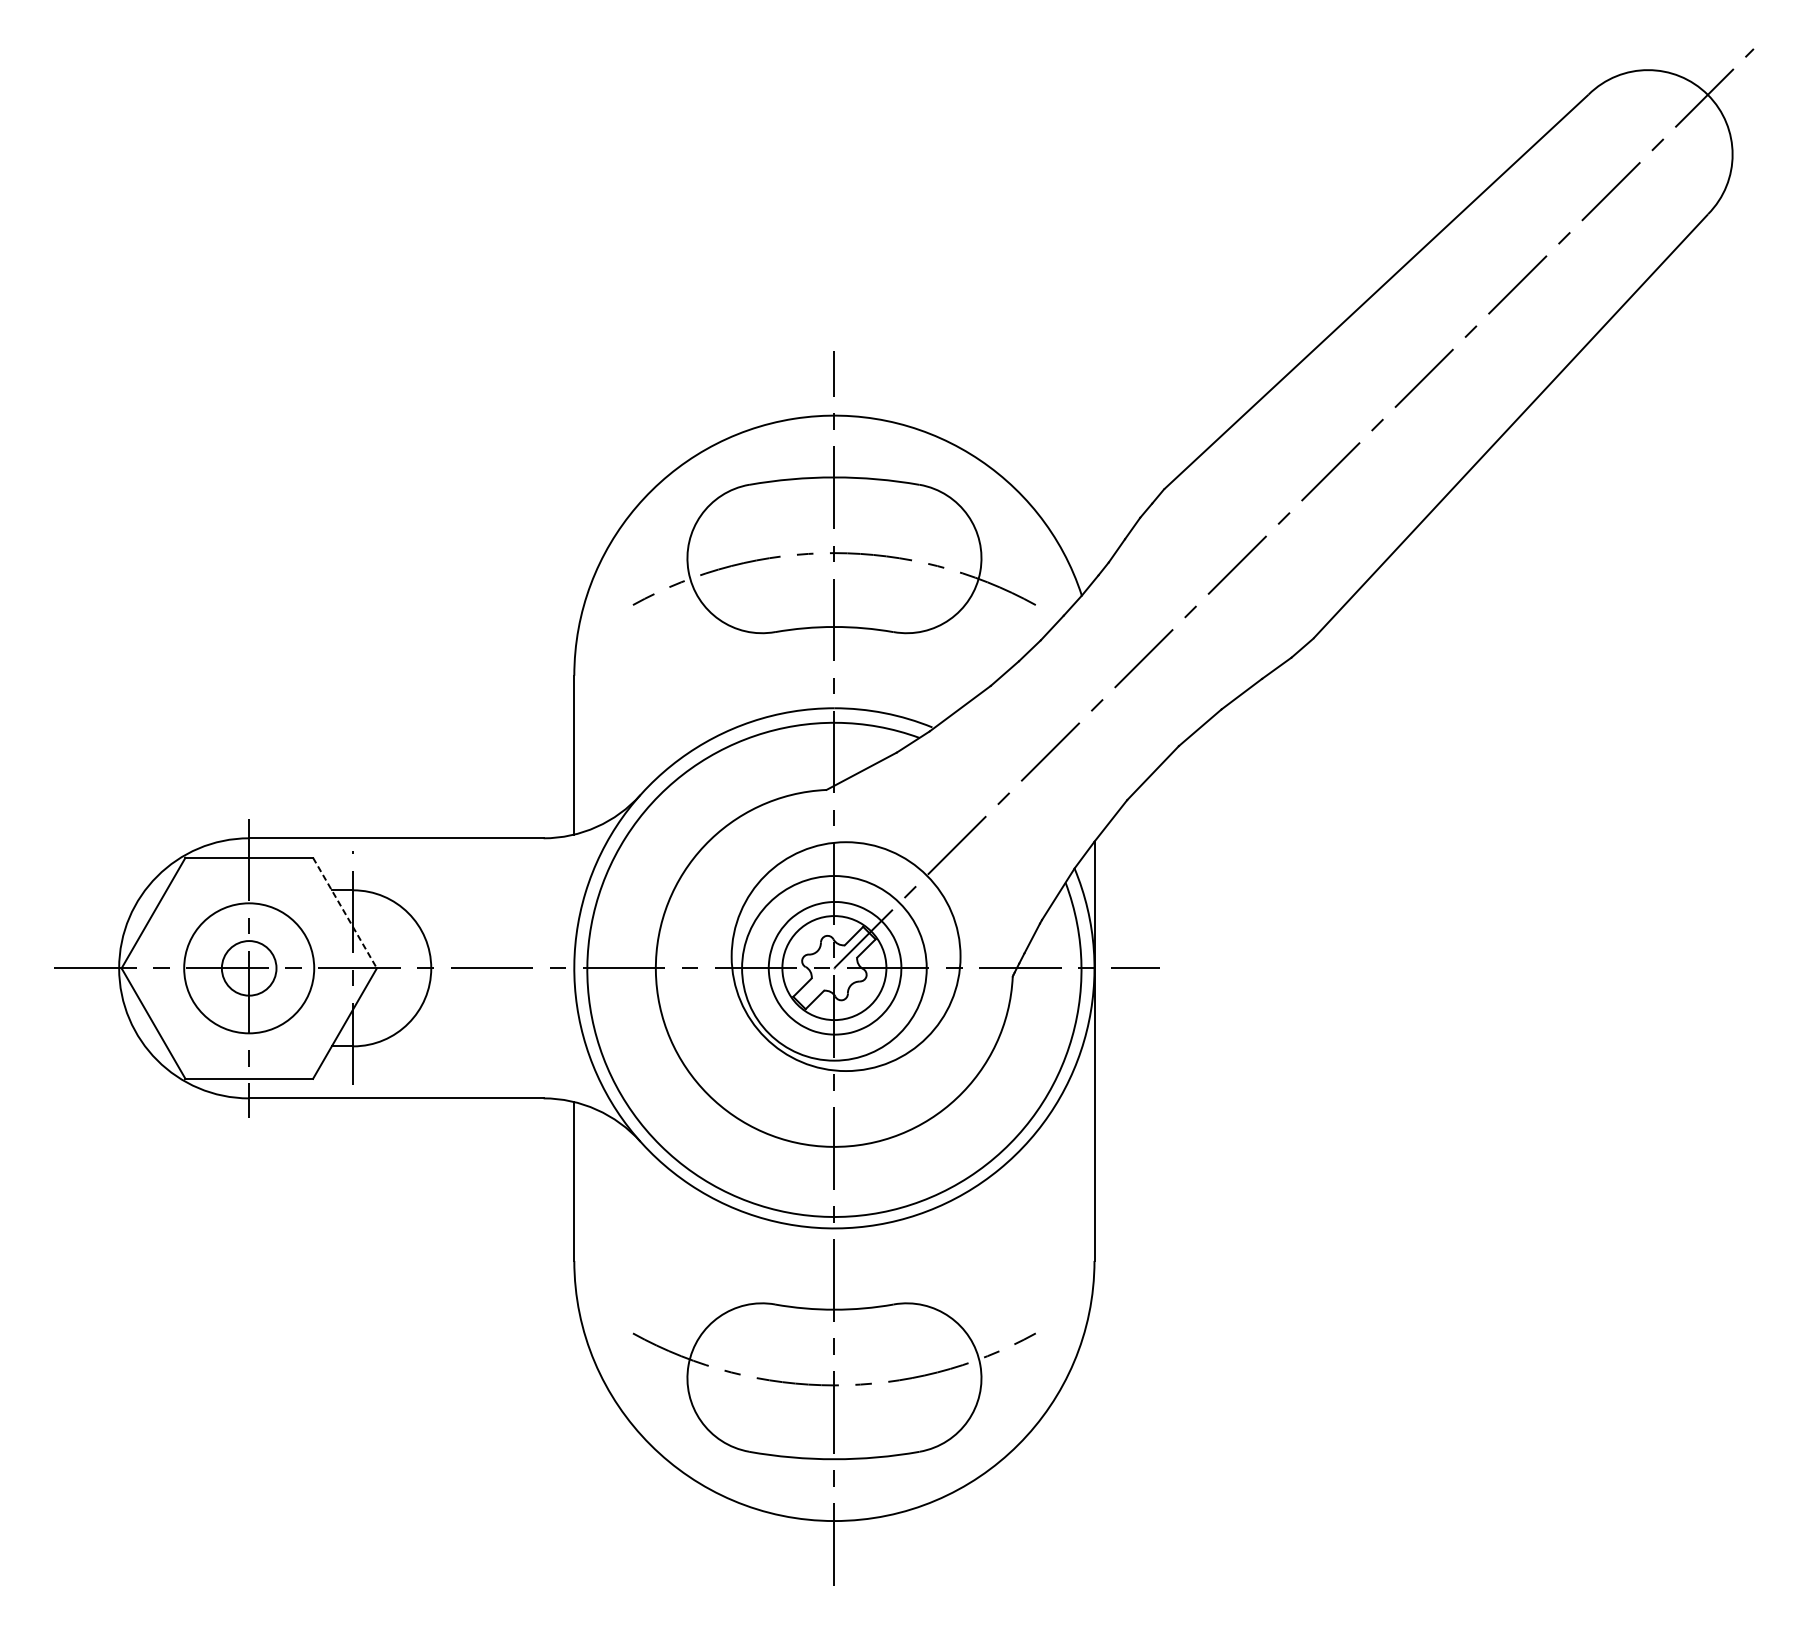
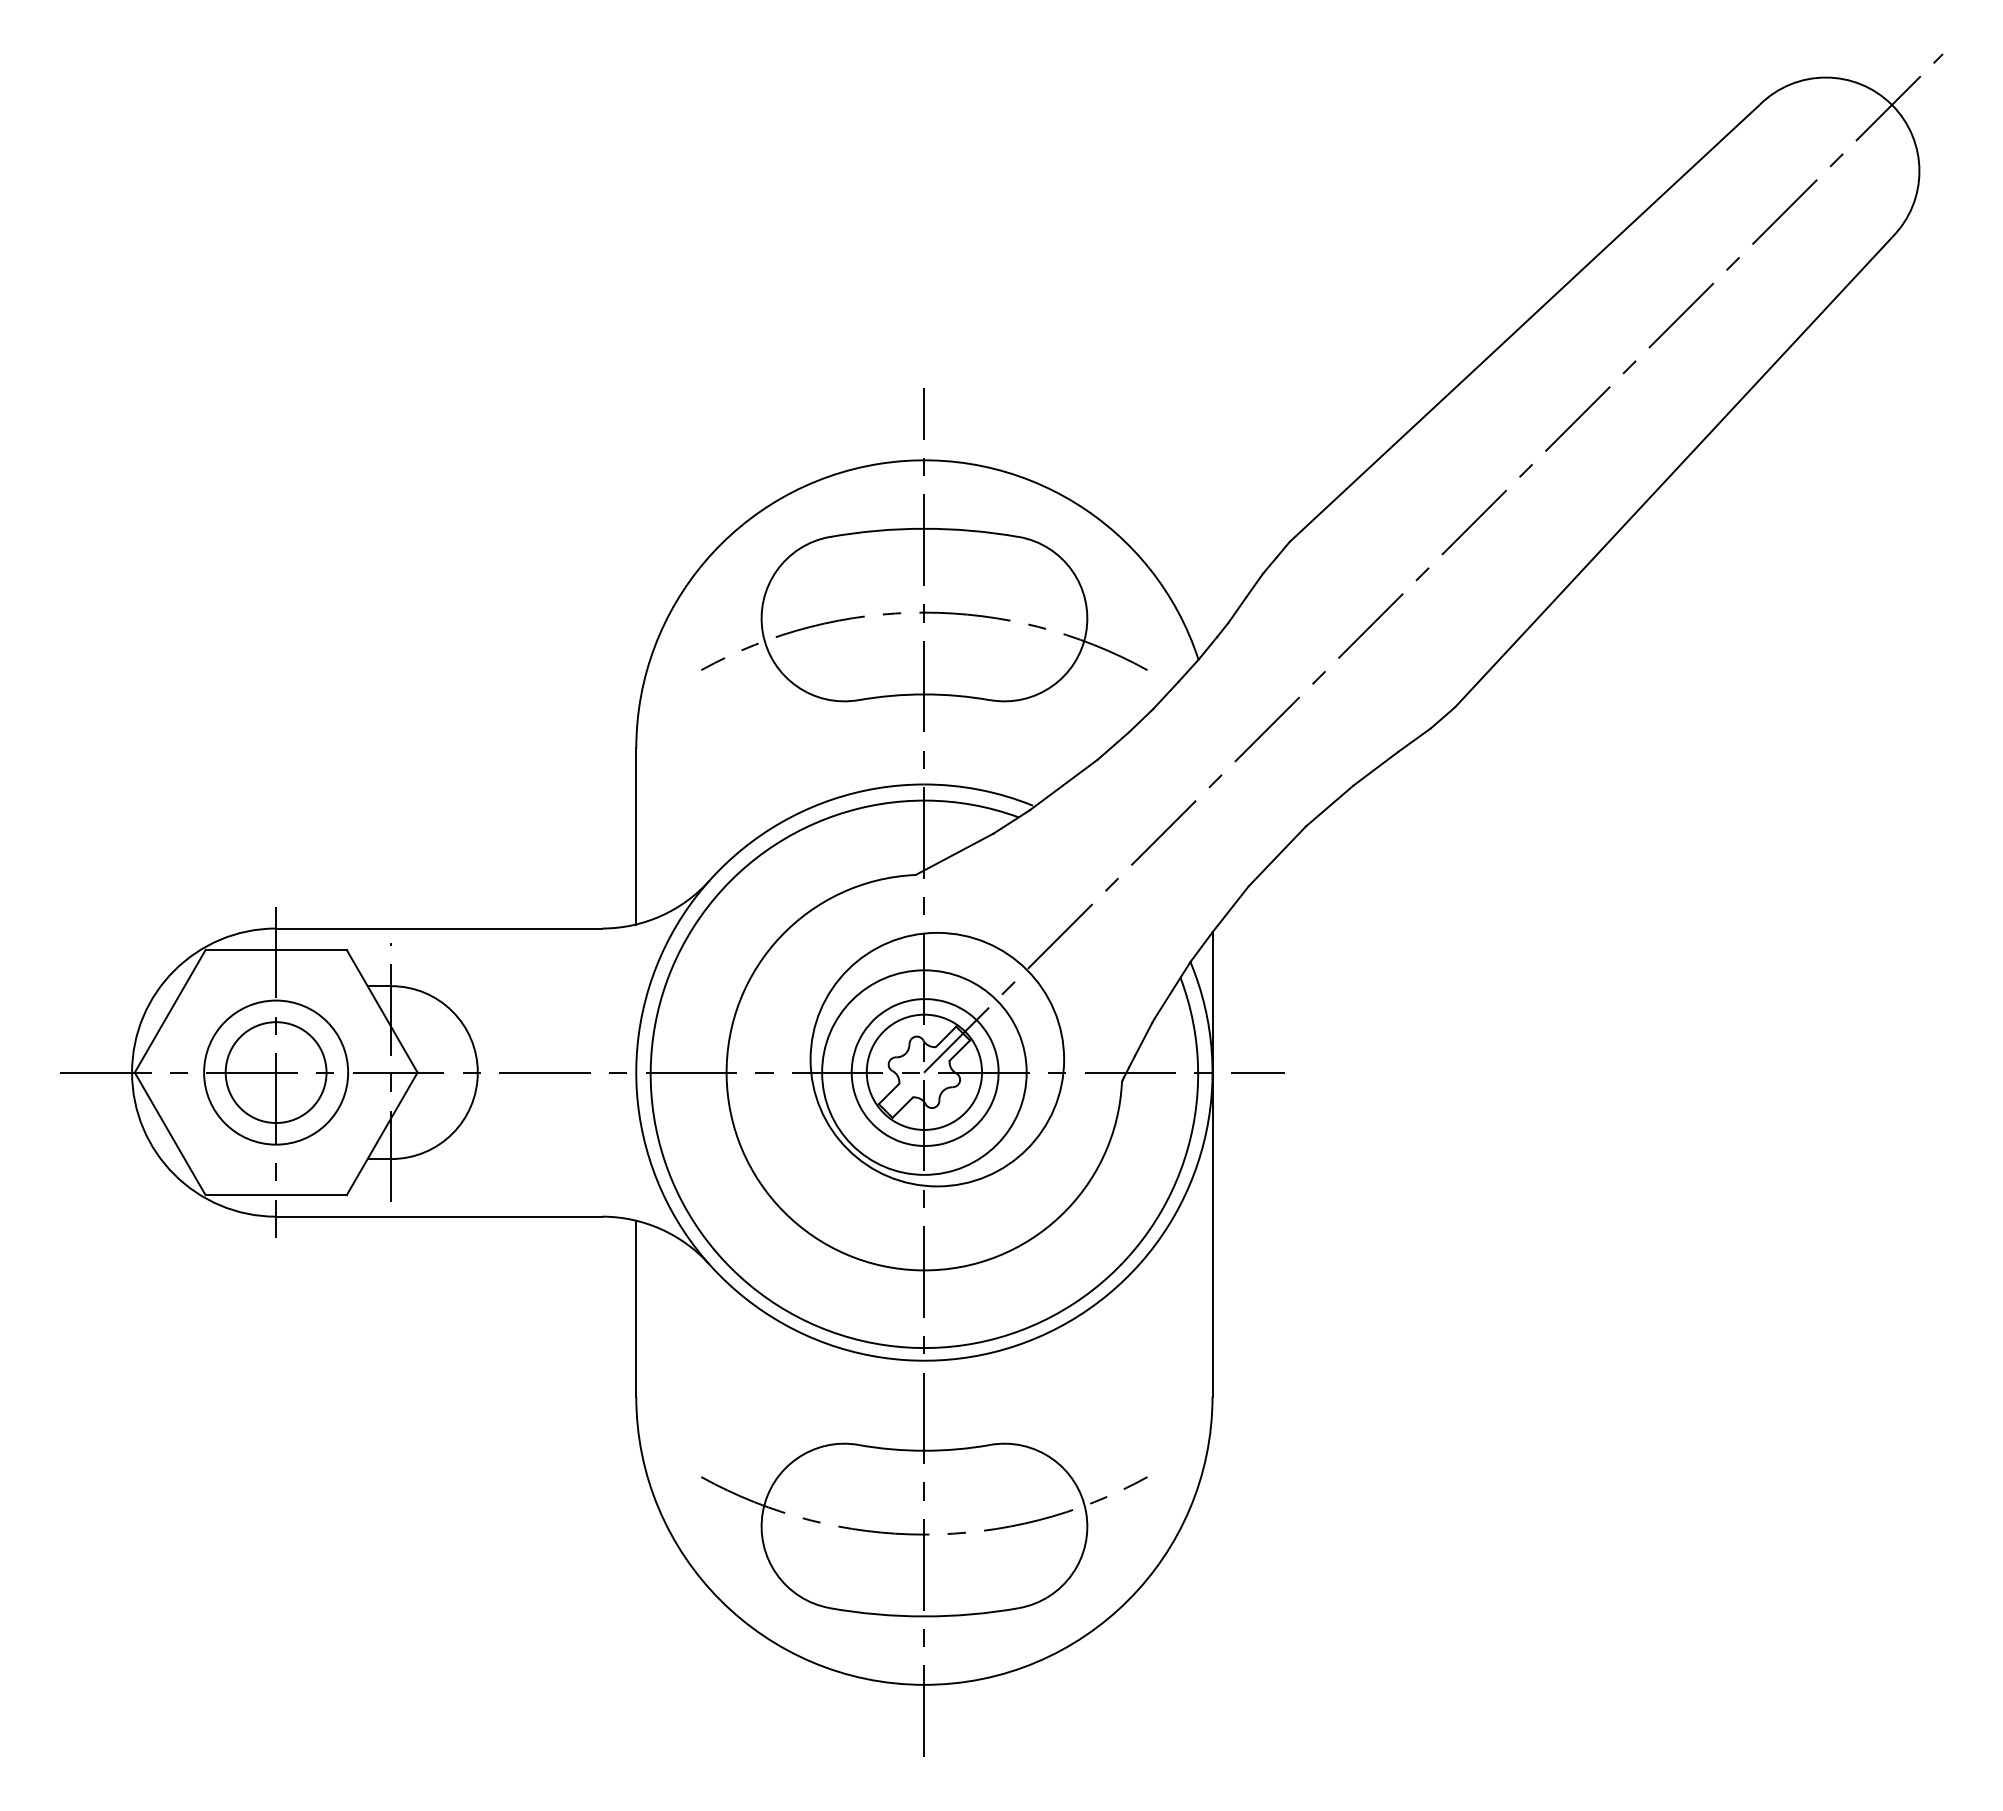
line: (345, 913) -> (382, 1011), dashed -> solid
circle: (248, 968) -> (275, 1072), size x1.67

